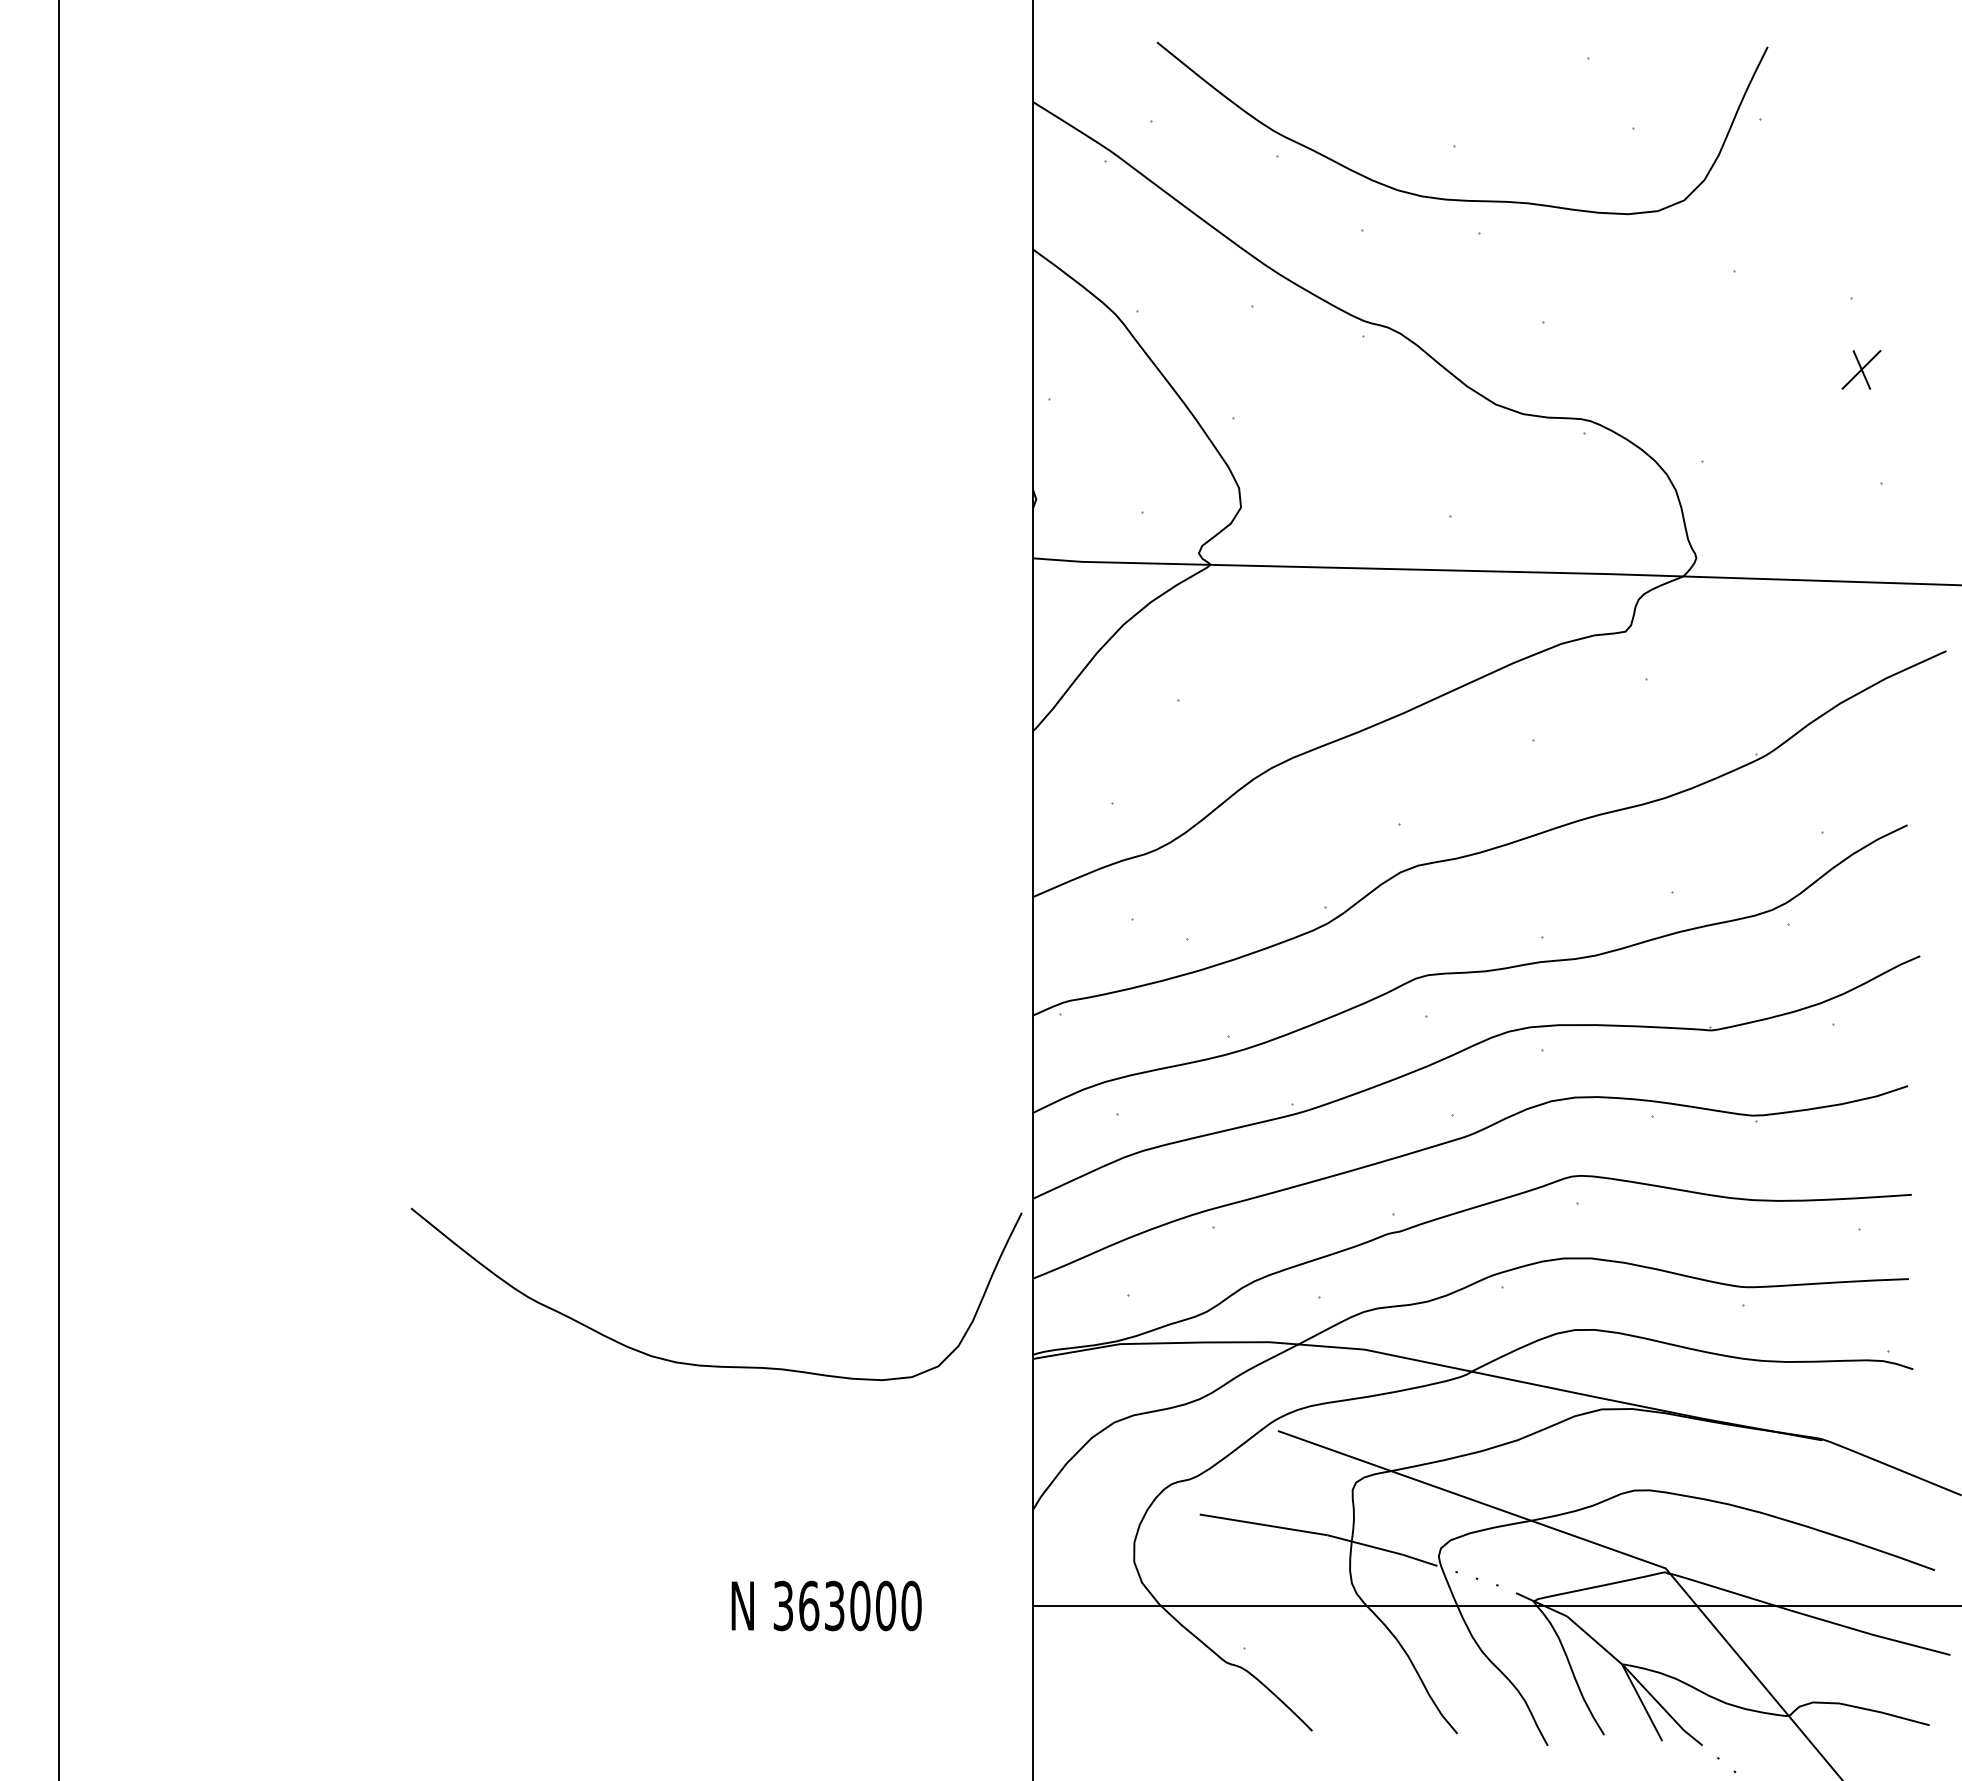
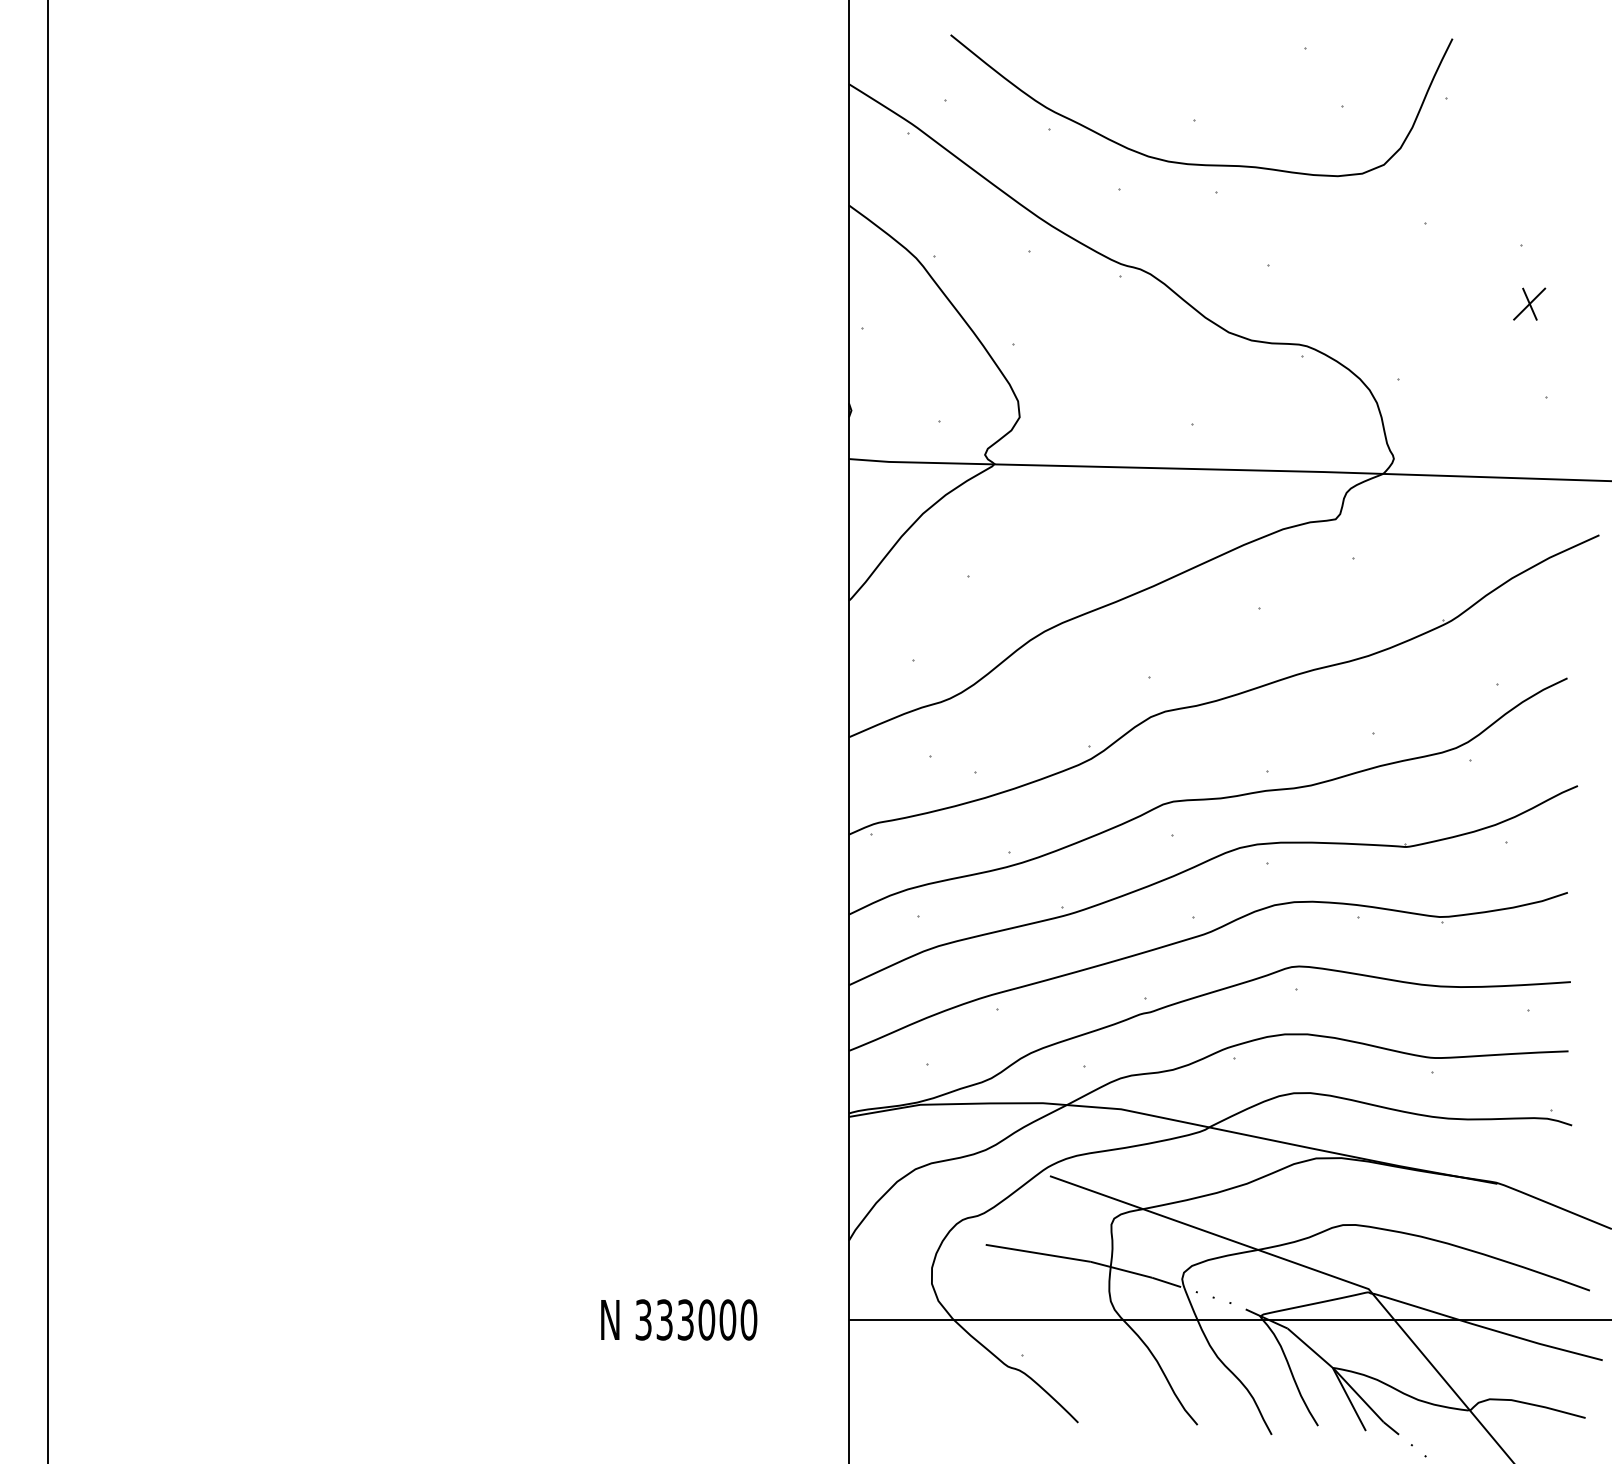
curve: (716, 1365) -> (588, 1122), removed
text: (809, 1605) -> (665, 1319), 363000 -> 333000

